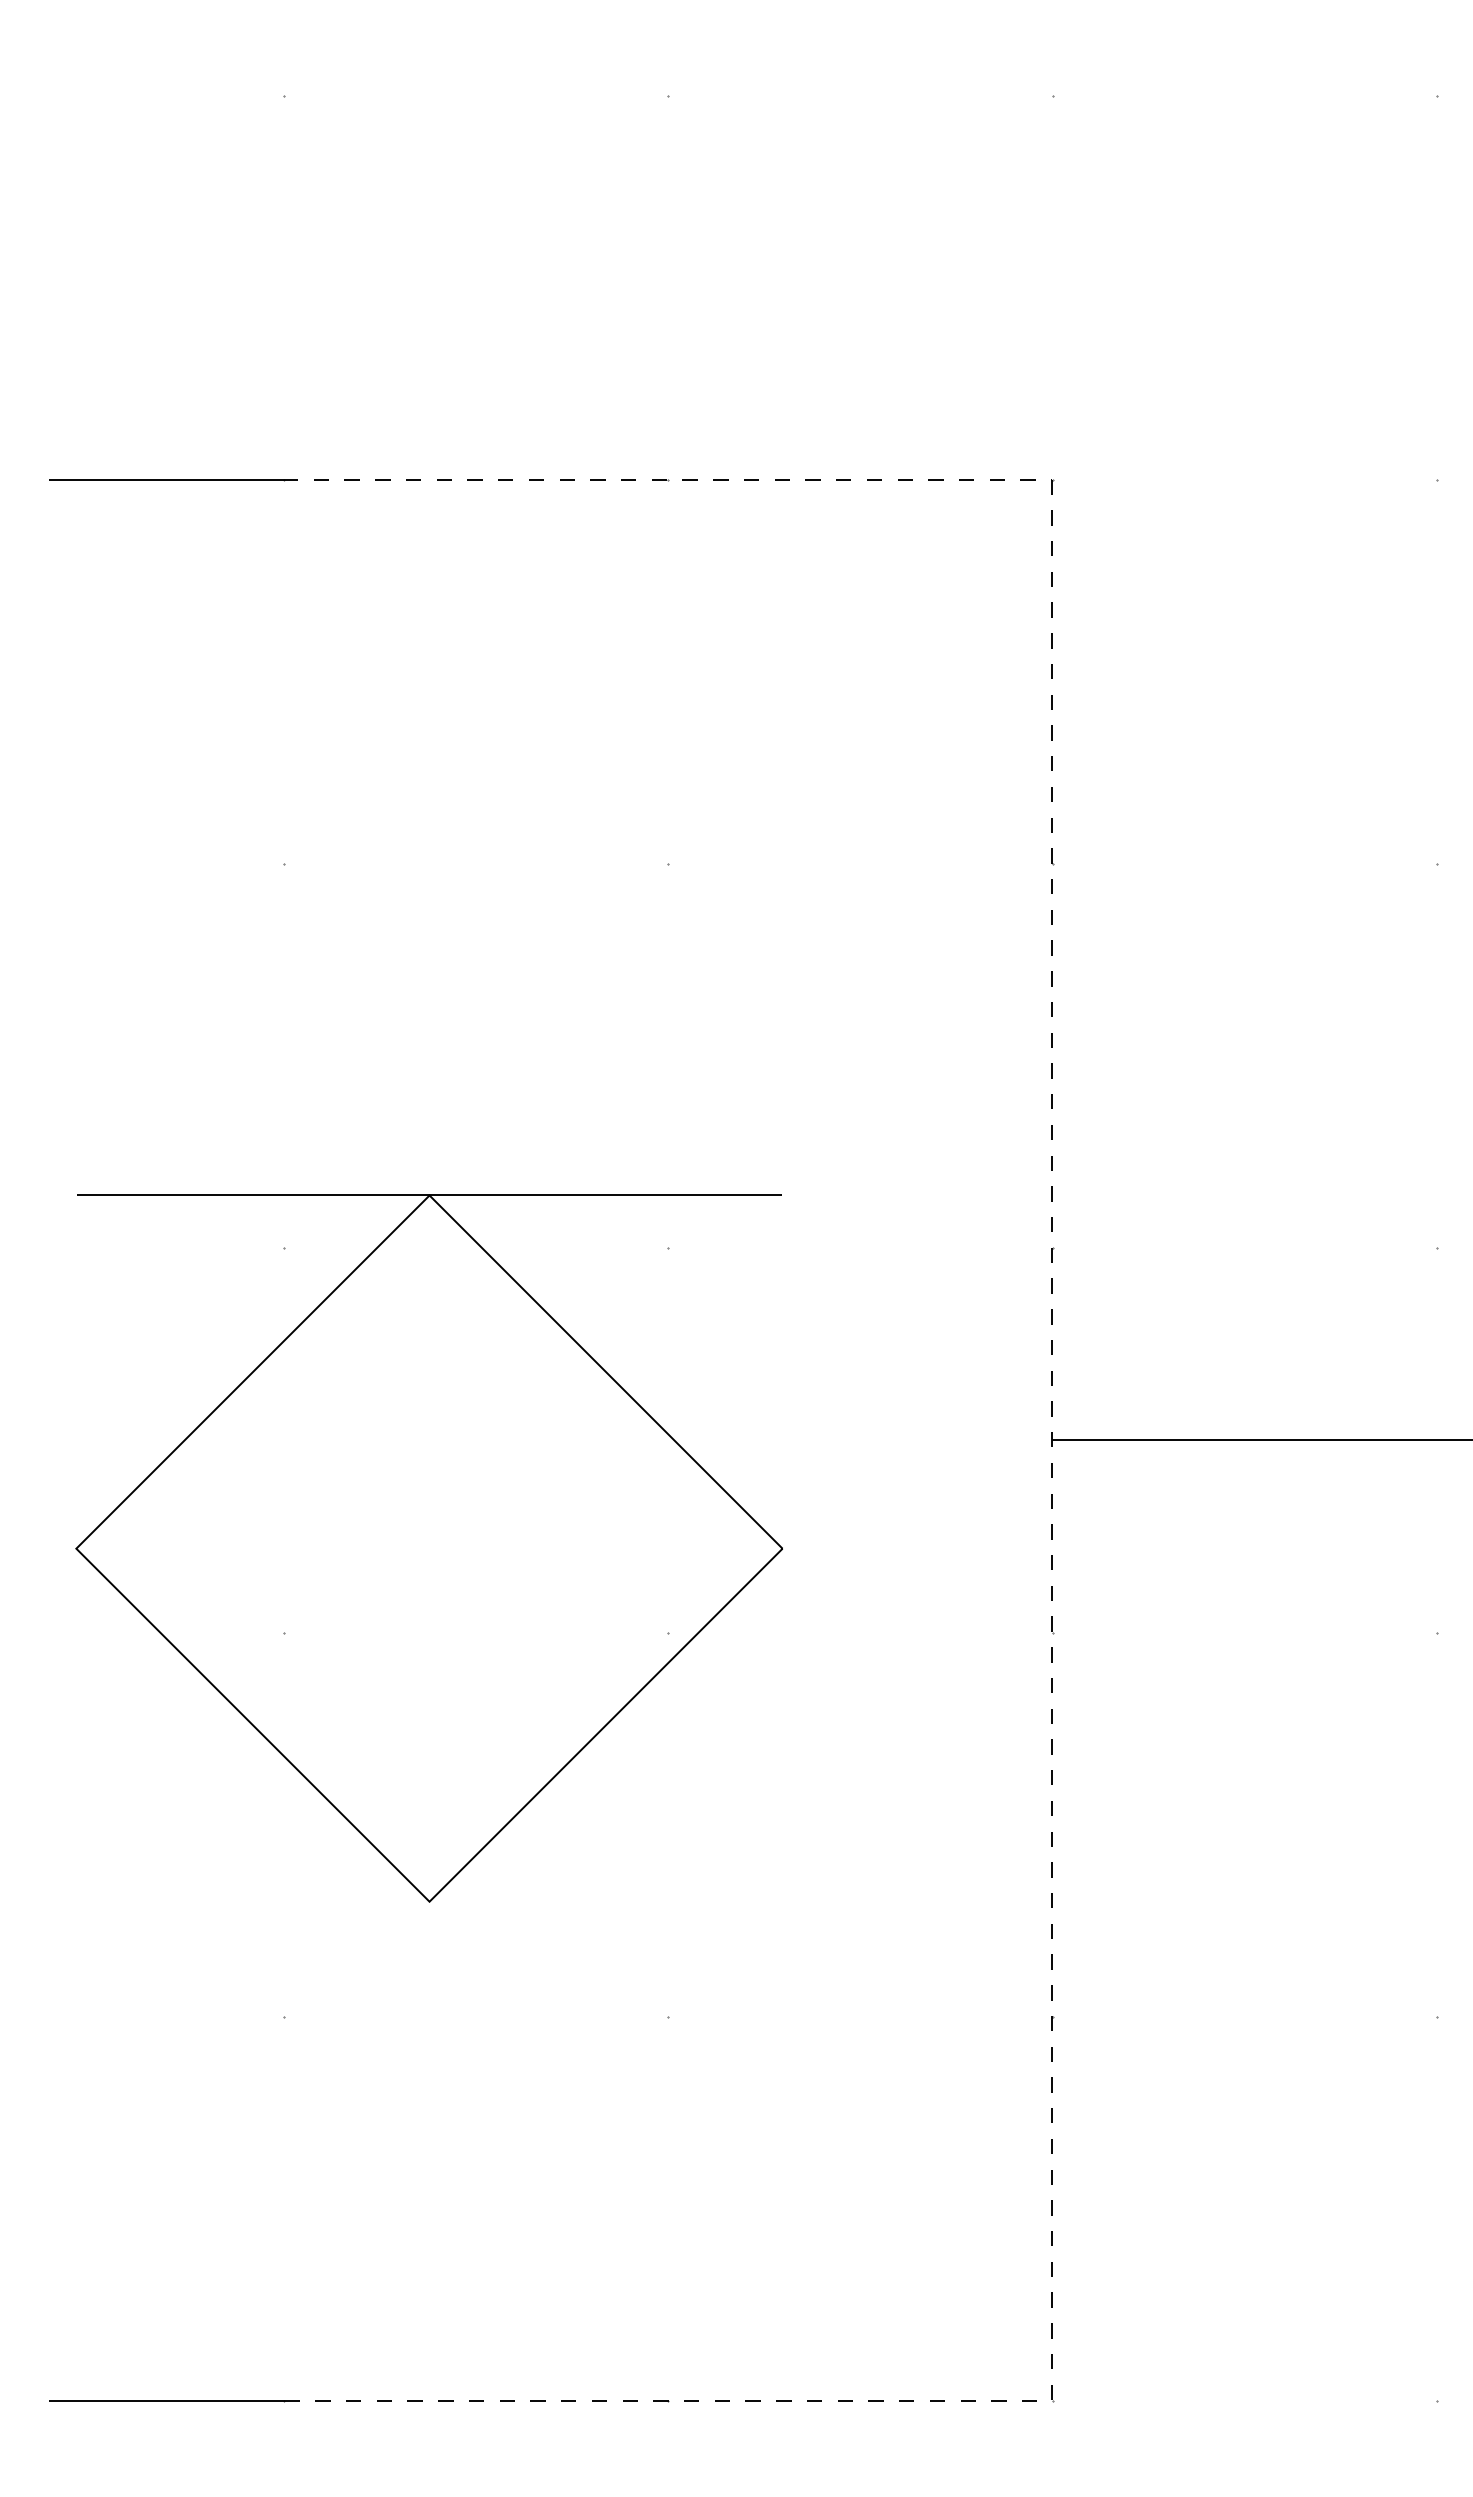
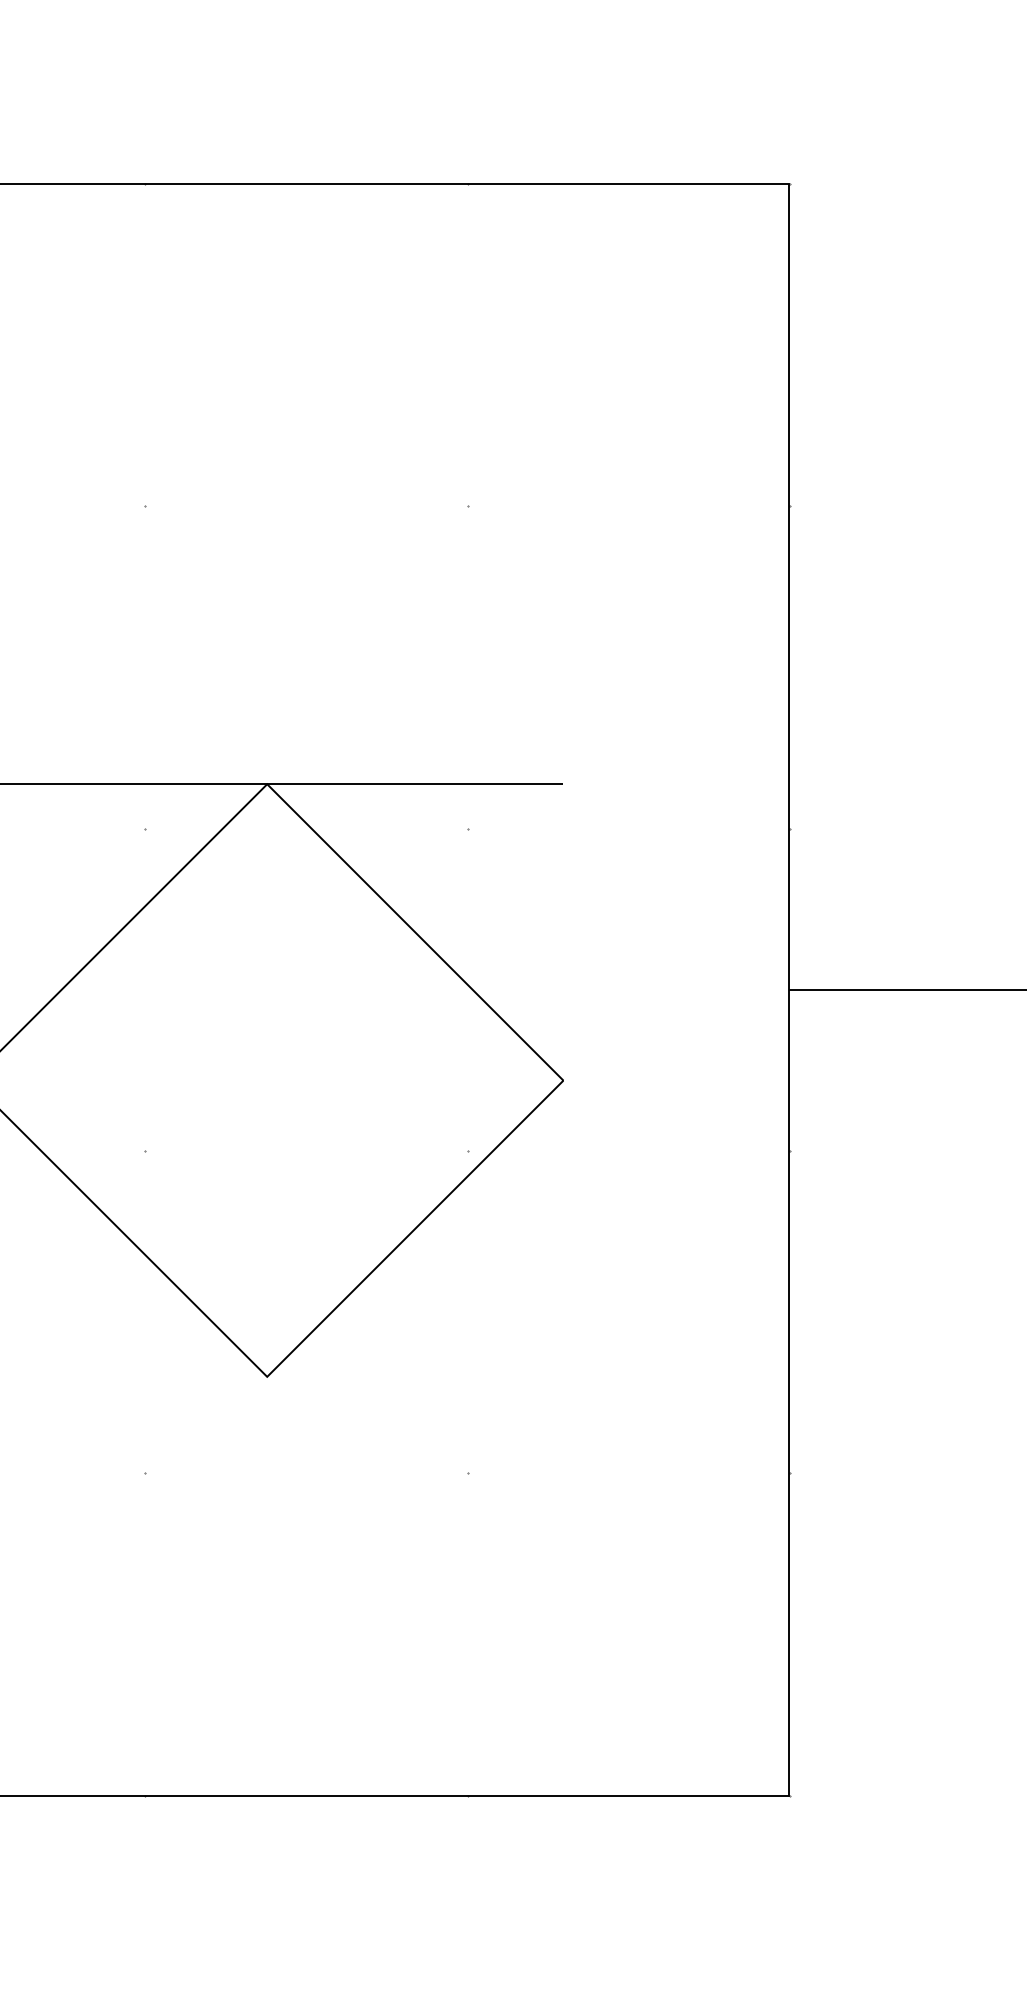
line: (1051, 1440) -> (789, 989), dashed -> solid

